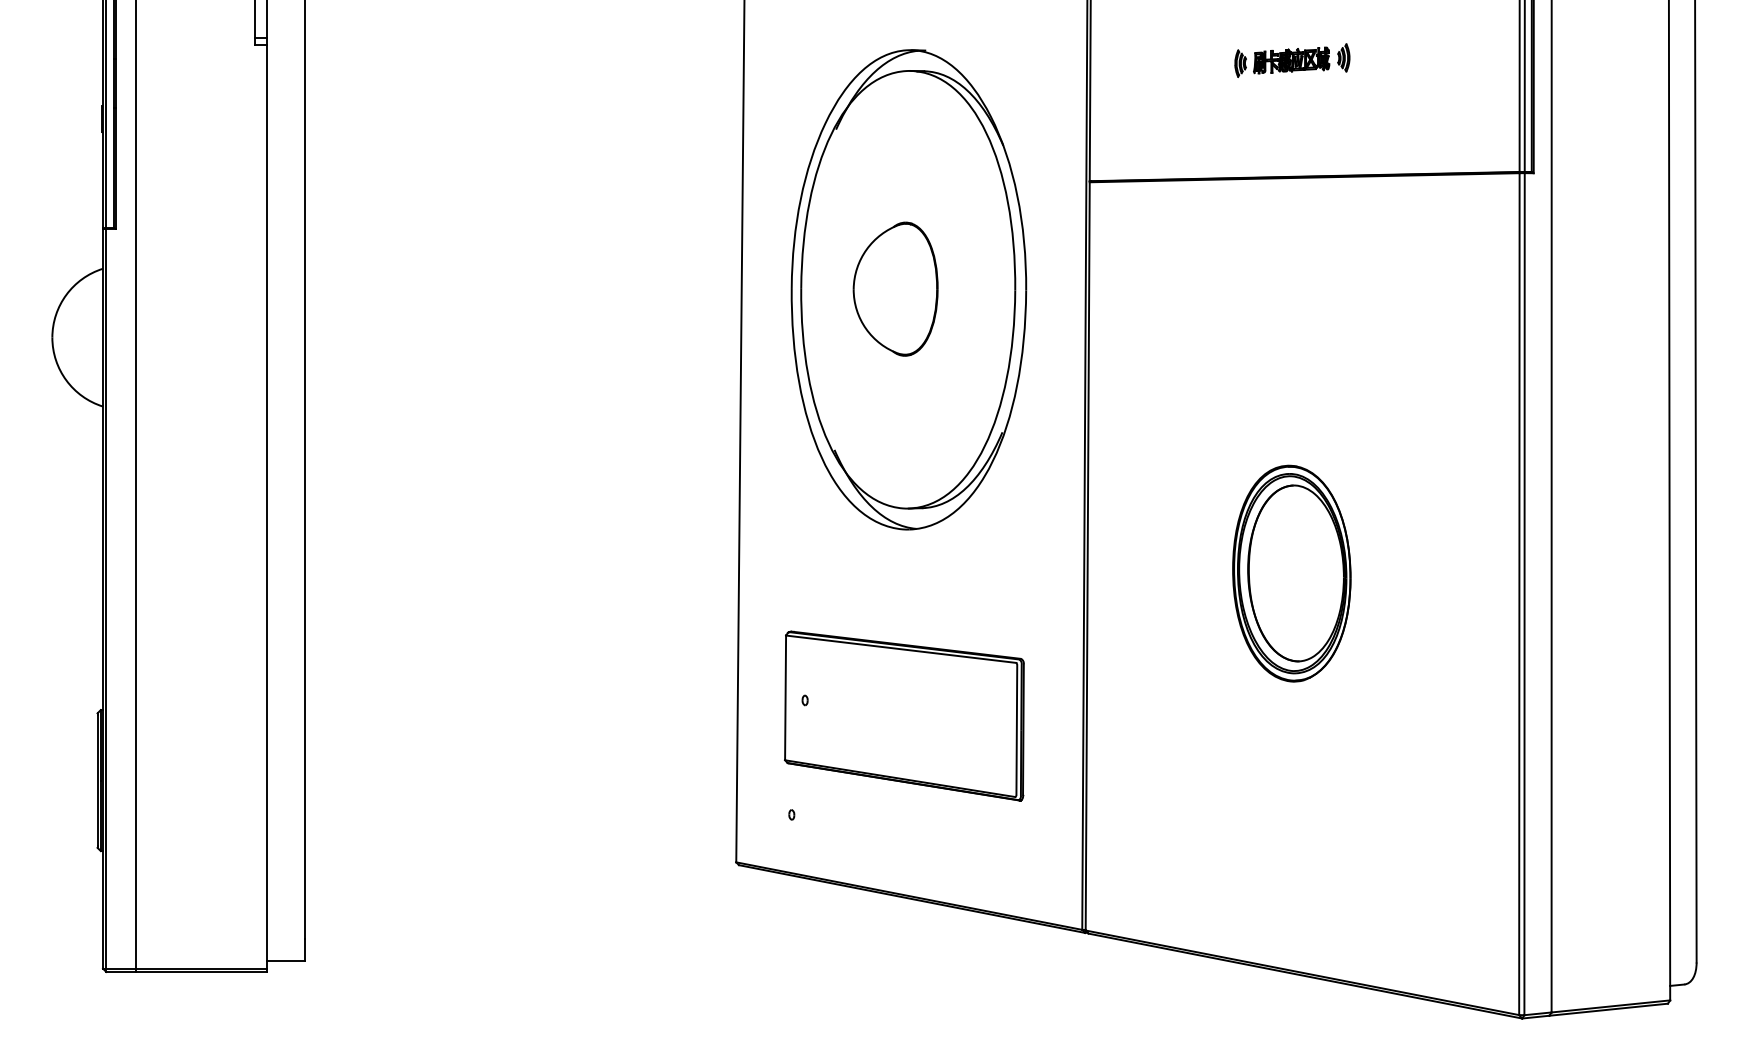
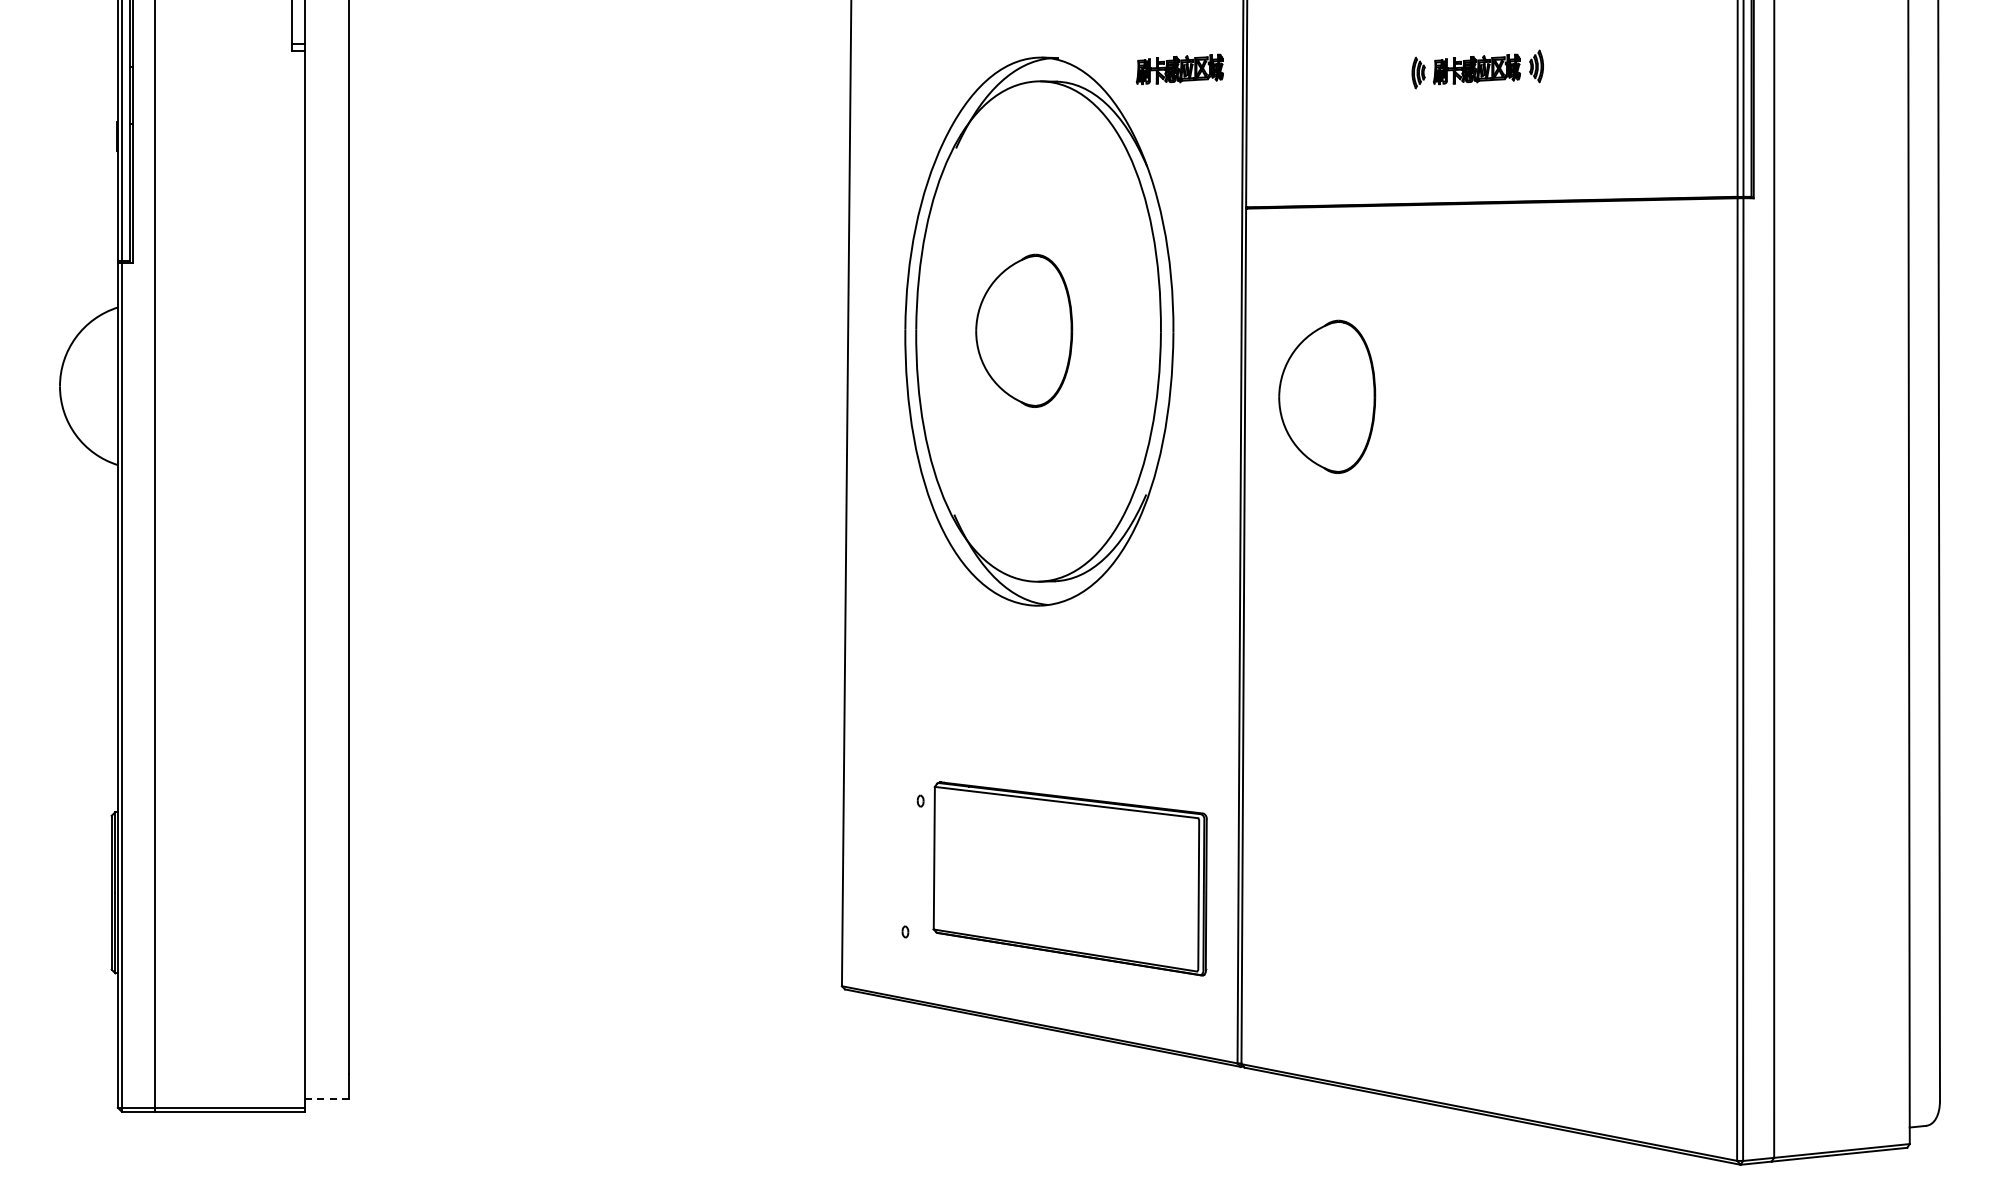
part: (1031, 60) -> (1179, 69), added
part: (1160, 346) -> (1327, 396), added
part: (1292, 573) -> (1477, 655), removed
part: (903, 715) -> (1069, 878), moved
line: (286, 961) -> (327, 1099), solid -> dashed

